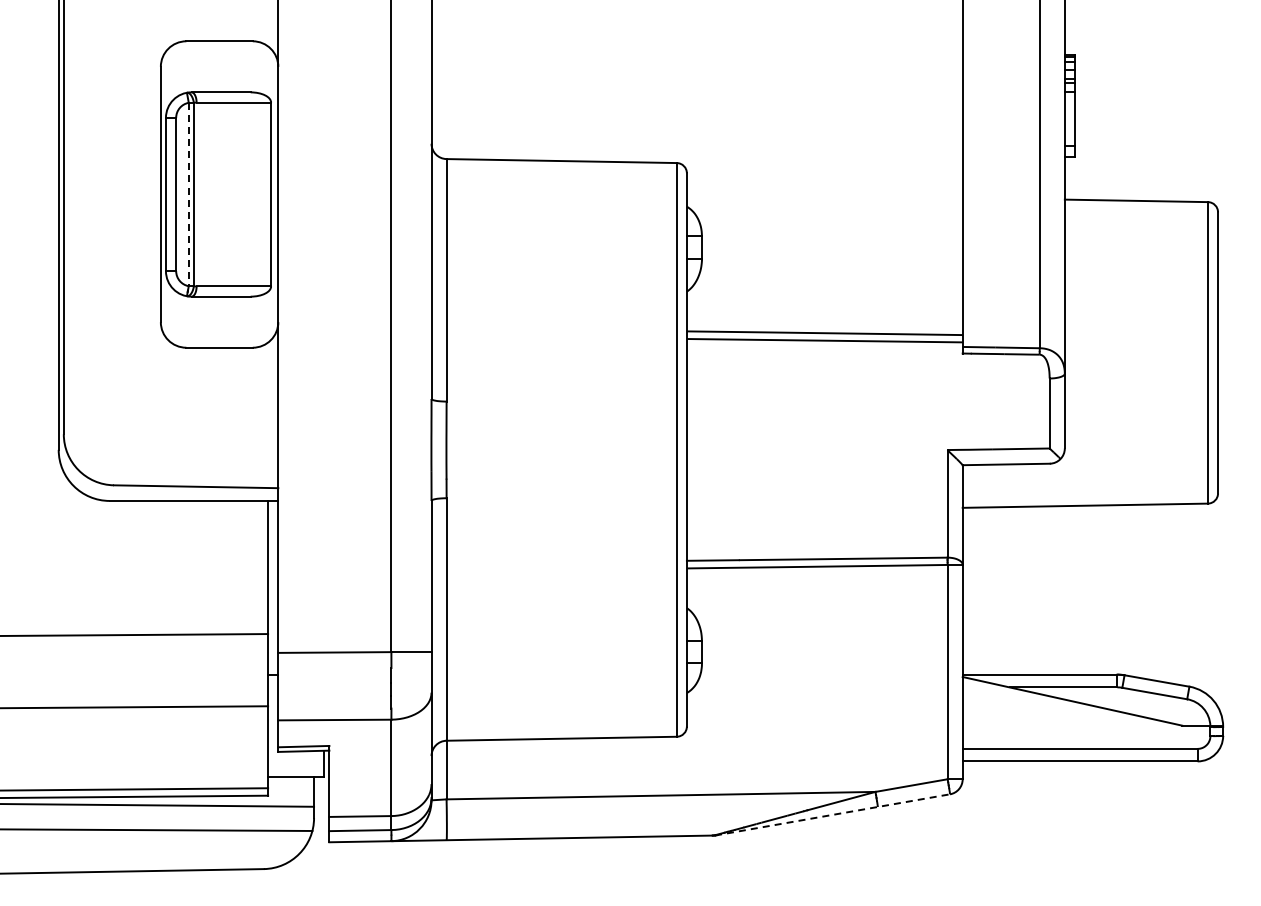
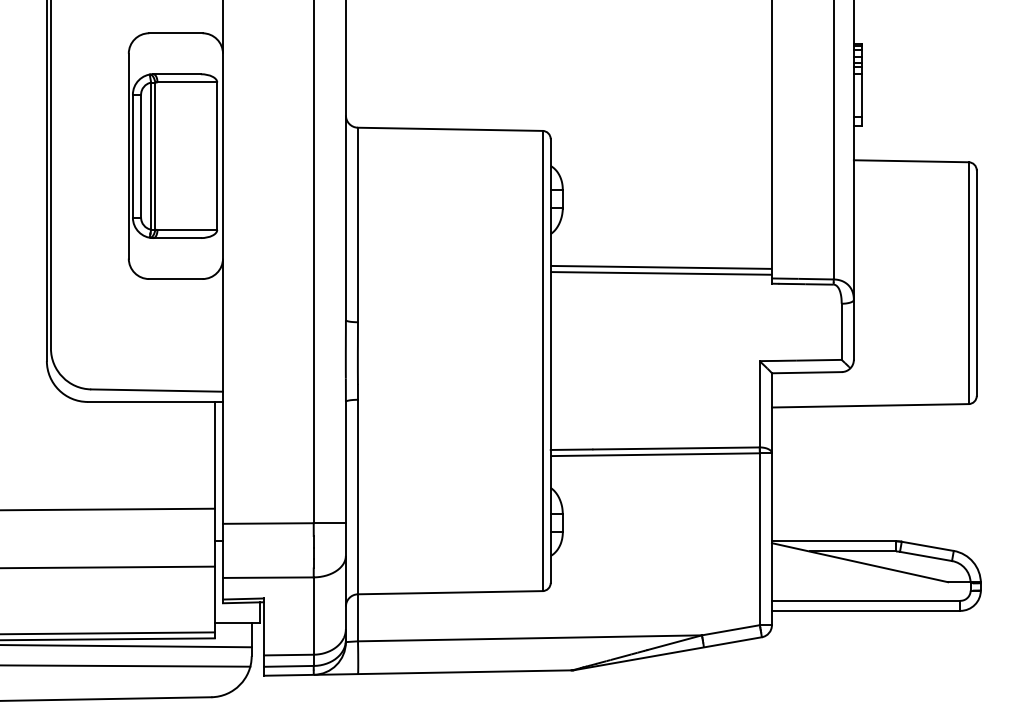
line: (188, 194) -> (150, 156), dashed -> solid
line: (833, 814) -> (668, 653), dashed -> solid

